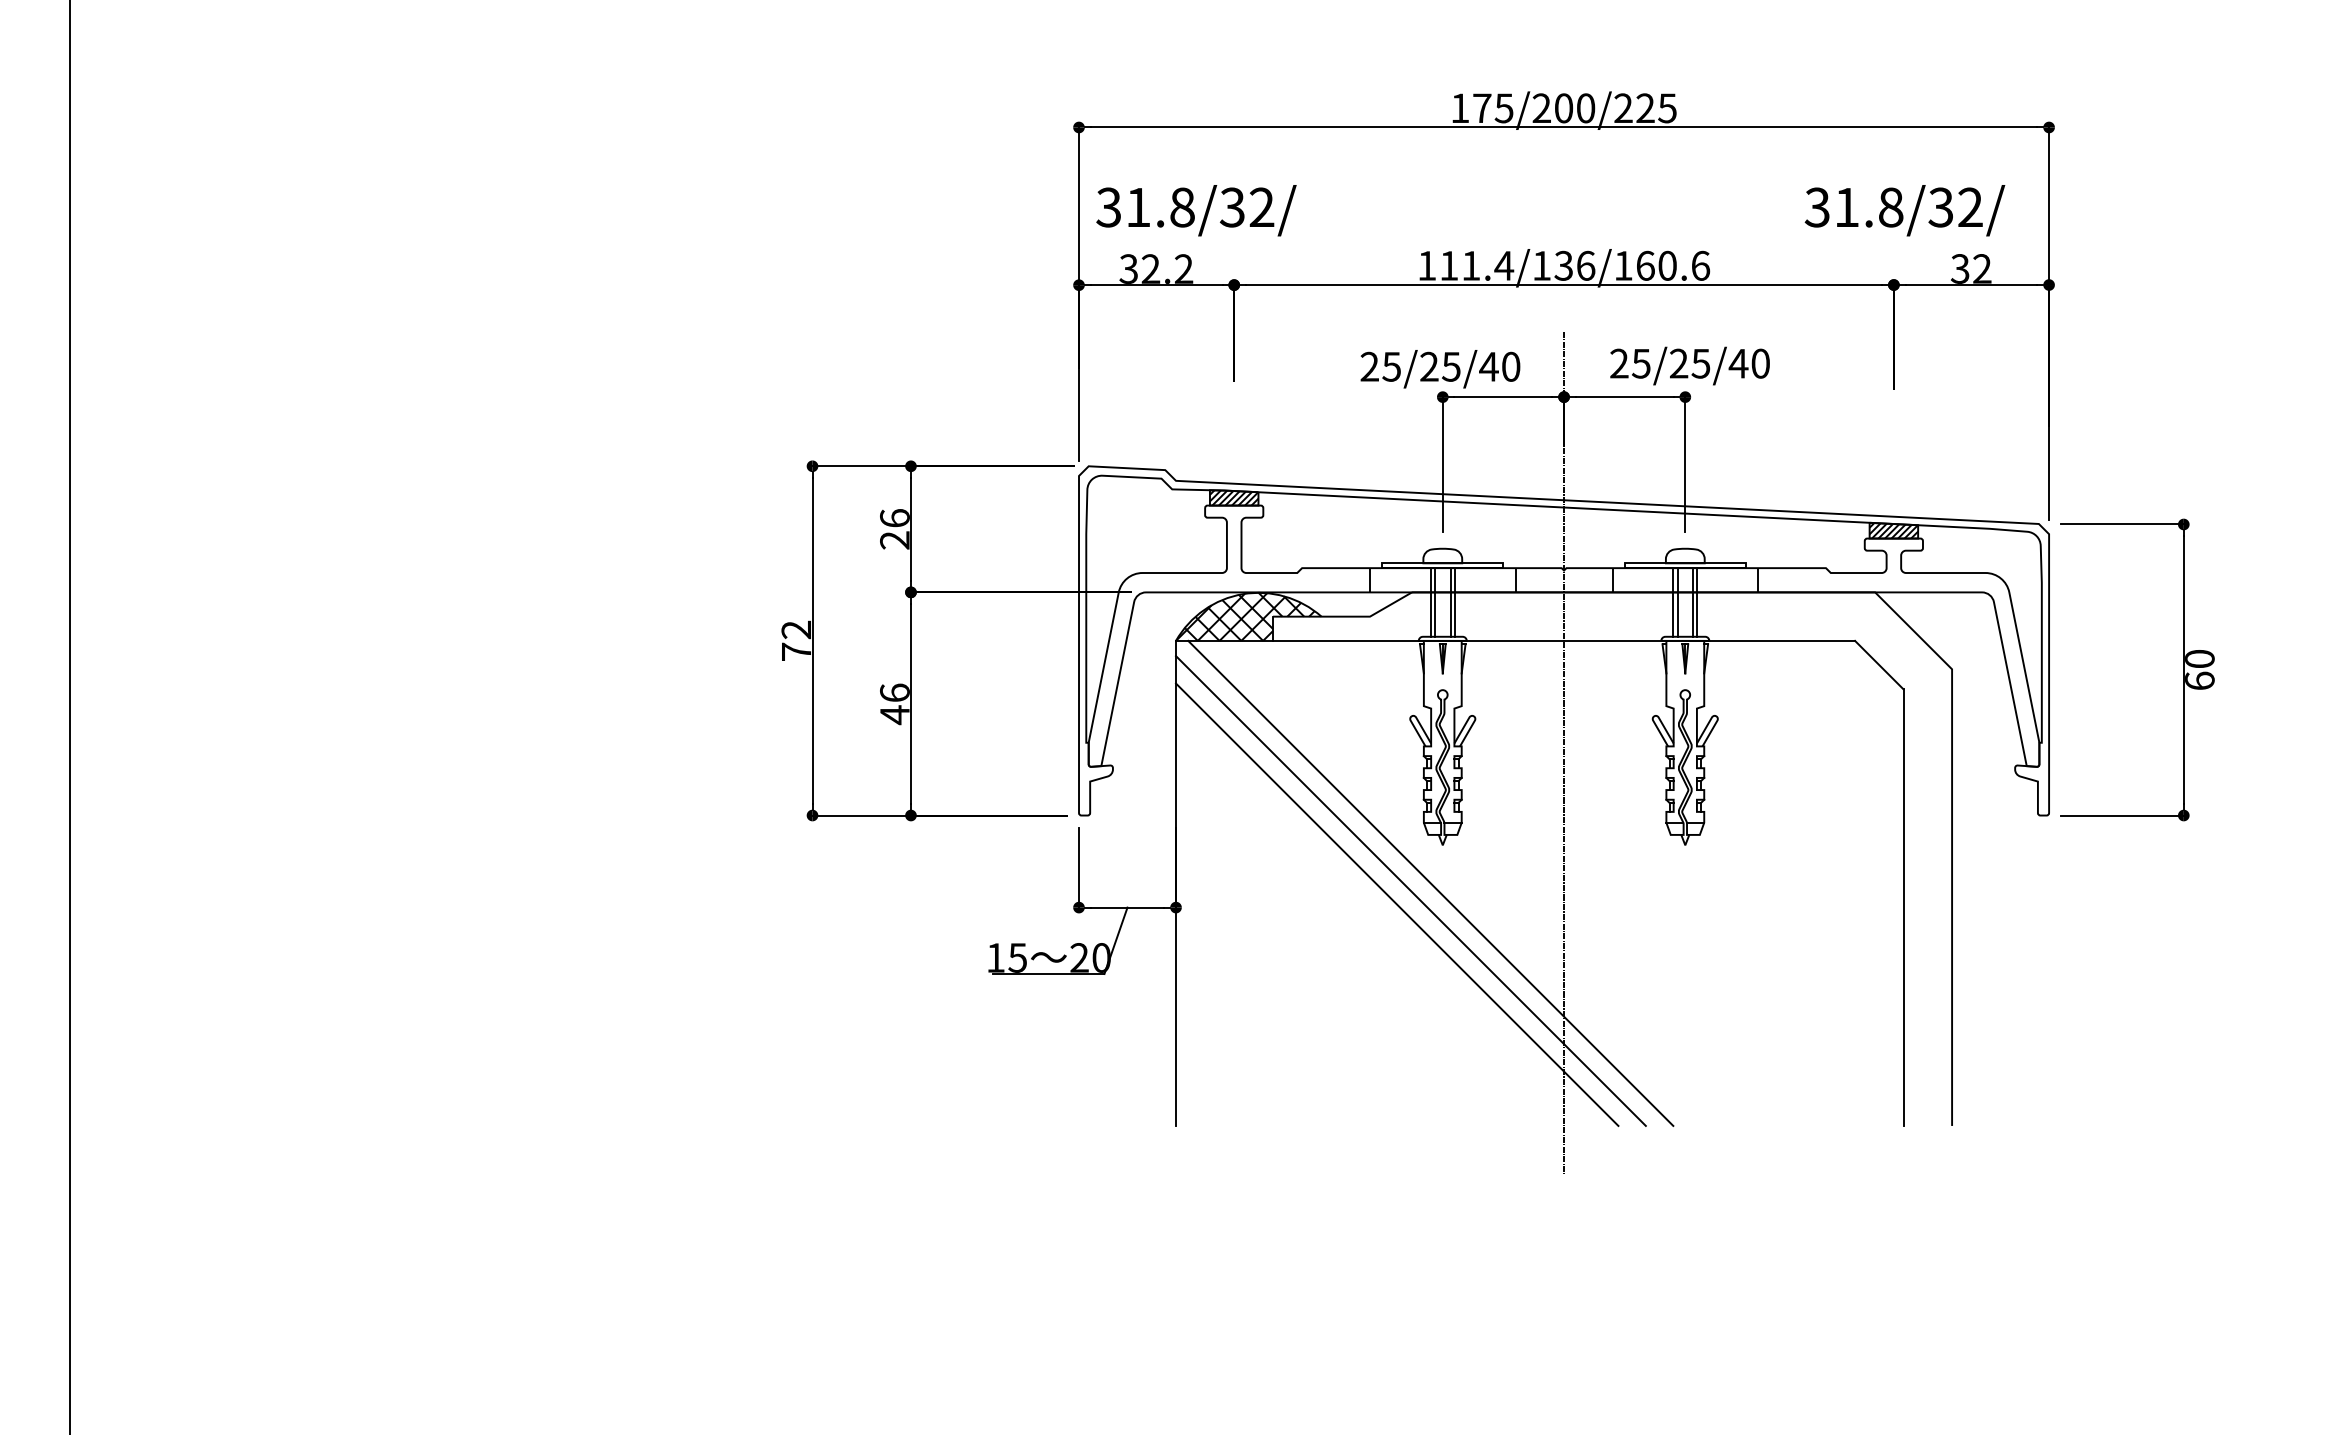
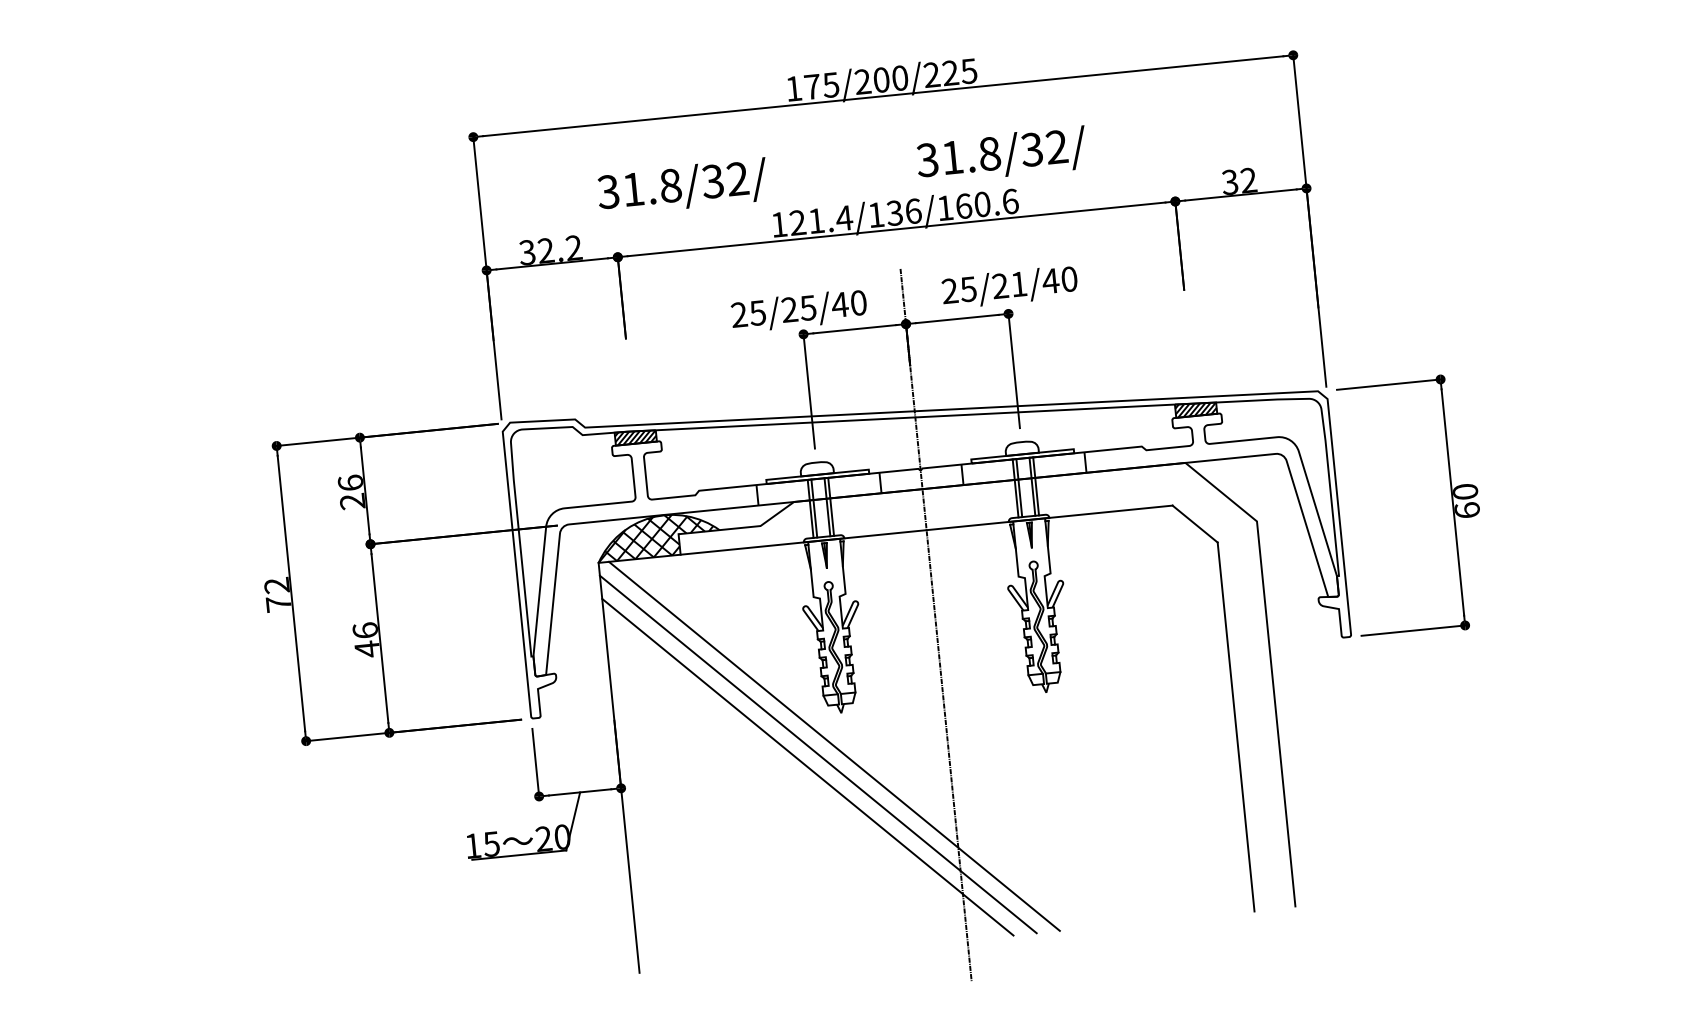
text: (1196, 210) -> (682, 187), moved
text: (1904, 210) -> (1001, 155), moved
text: (1449, 265) -> (798, 222), 111.4/136/160.6 -> 121.4/136/160.6
text: (1700, 363) -> (1018, 284), 25/25/40 -> 25/21/40

